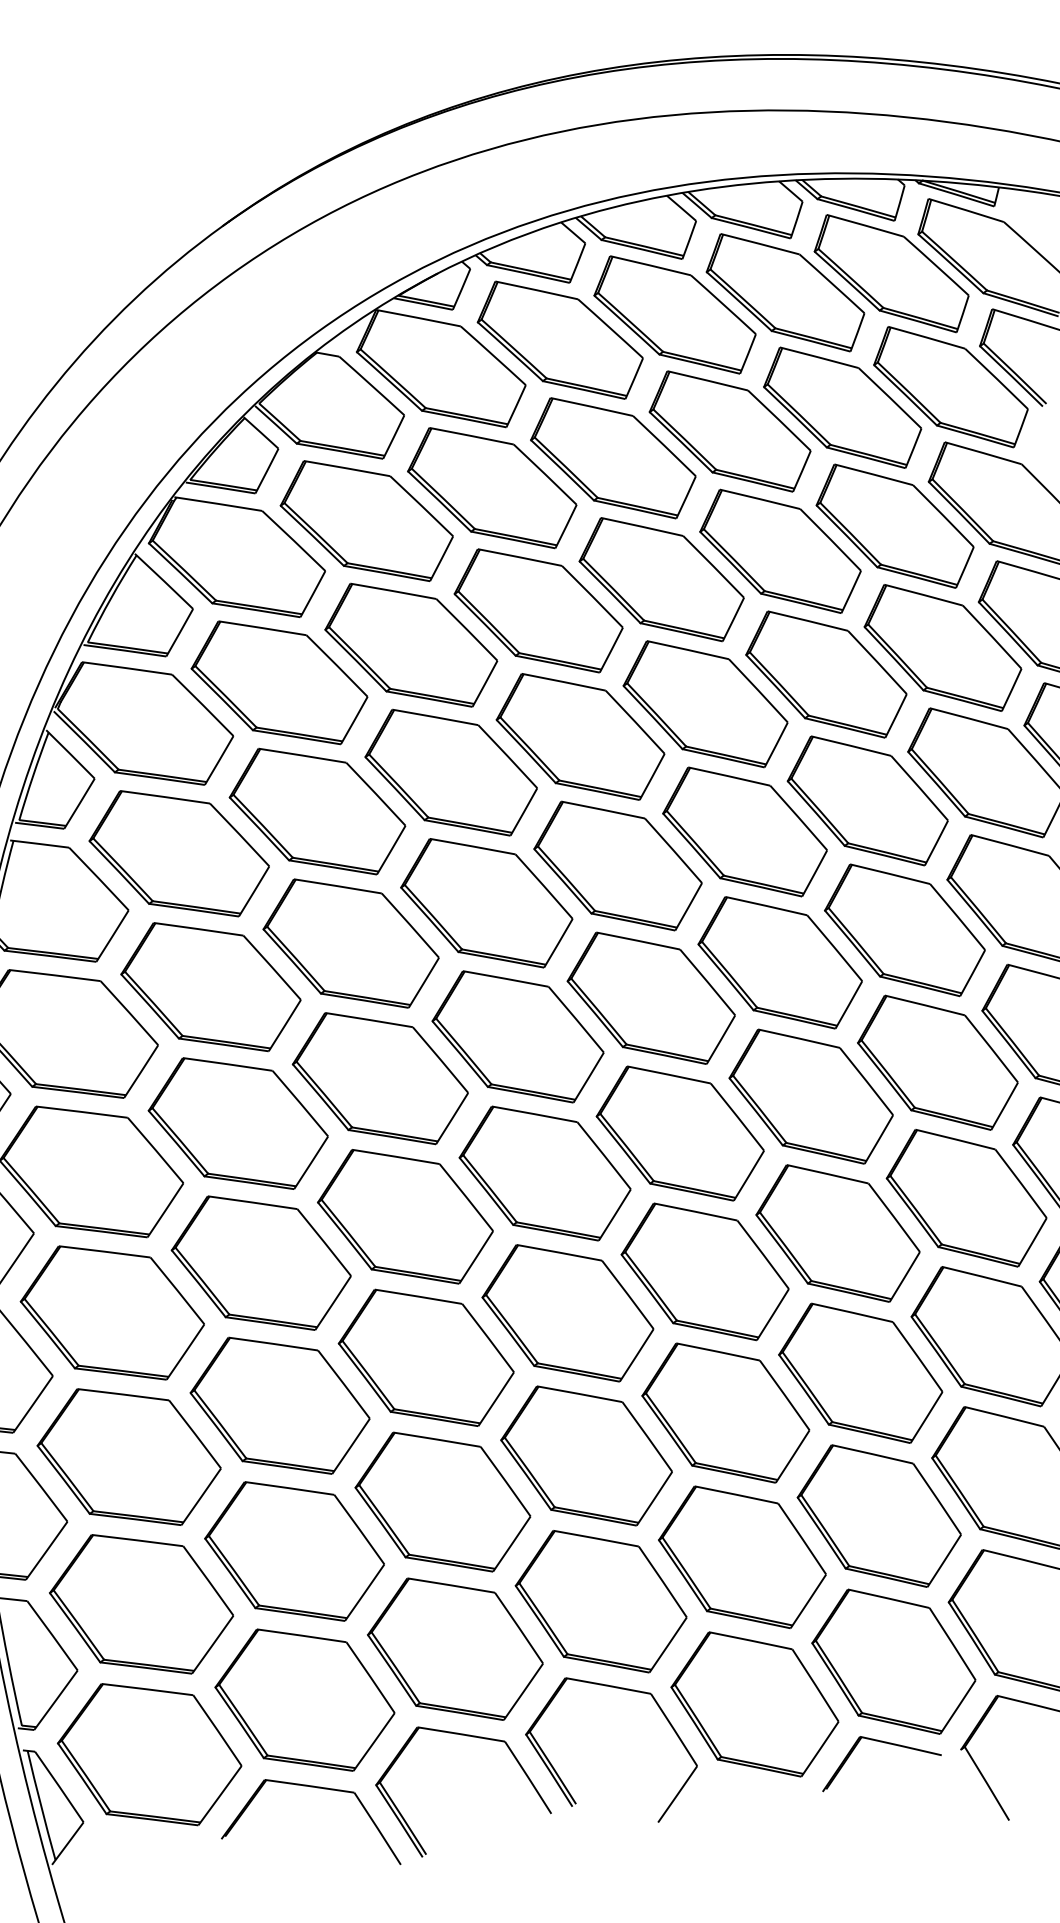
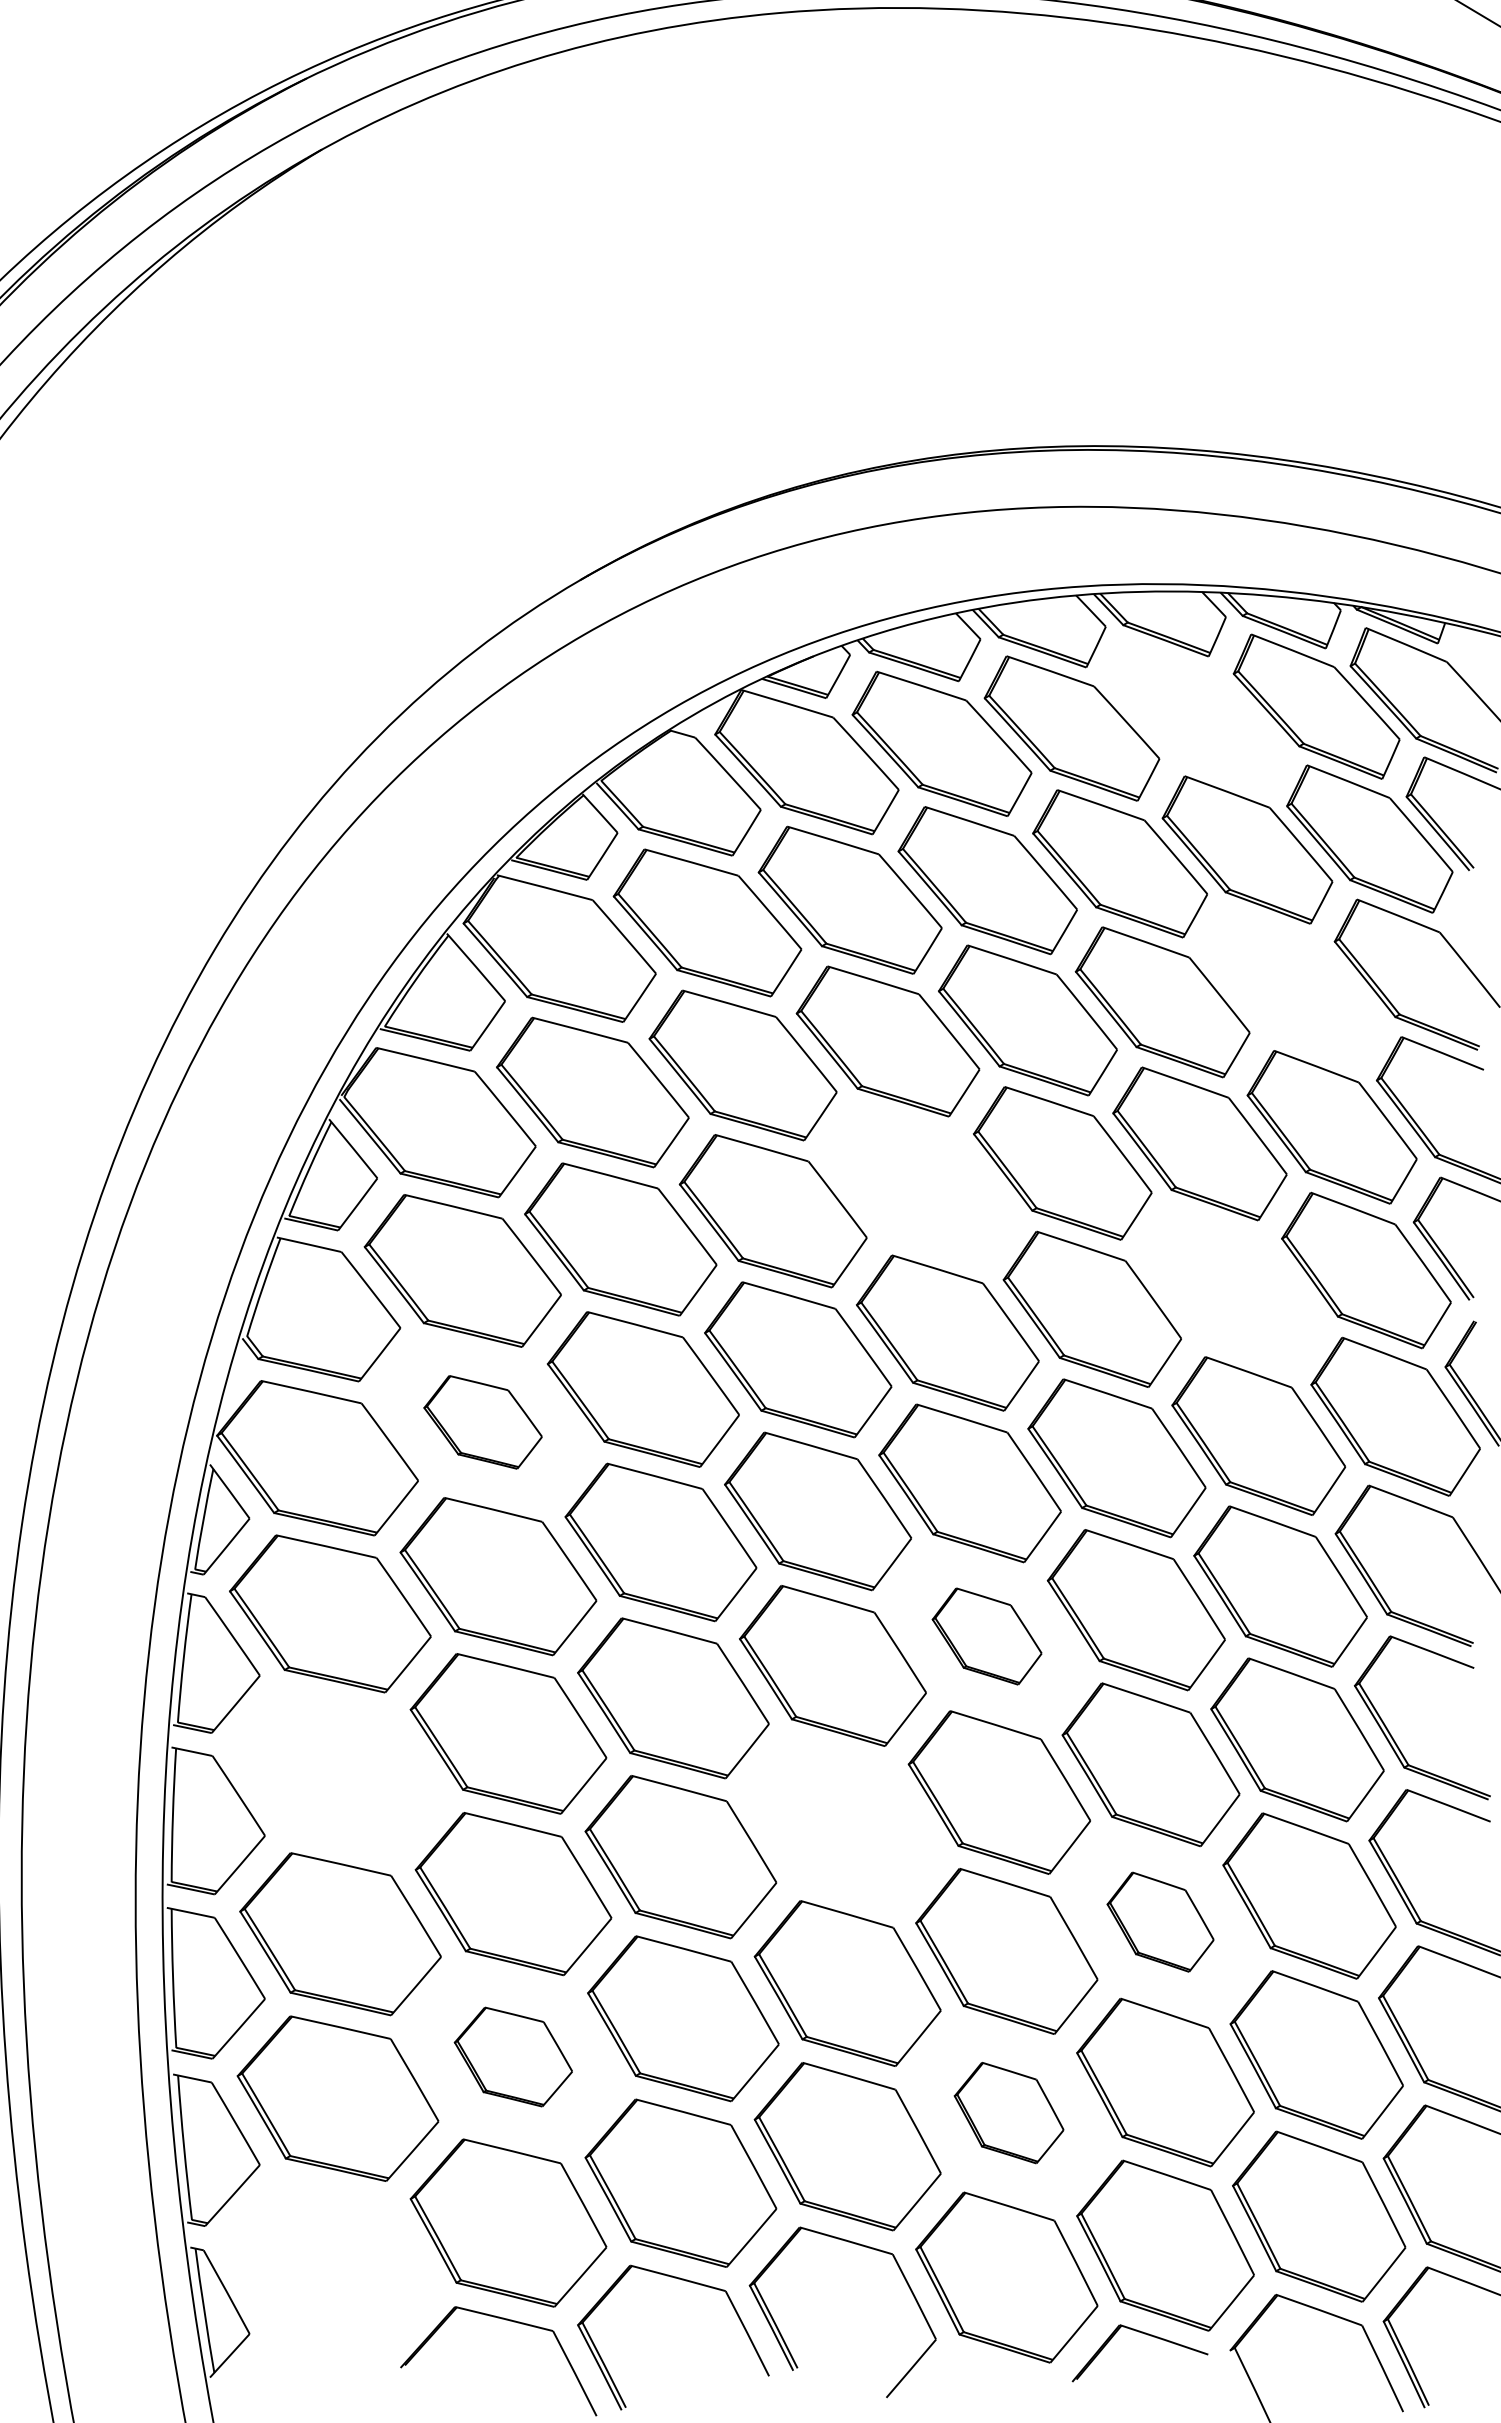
part: (785, 293) -> (1196, 716), removed
part: (895, 526) -> (1292, 987), removed
part: (580, 736) -> (920, 1185), removed
part: (867, 800) -> (1231, 1288), removed
part: (210, 987) -> (482, 1422), size x0.6
part: (679, 1133) -> (986, 1636), size x0.6
part: (112, 1312) -> (337, 1772), removed
part: (567, 1313) -> (842, 1823), removed
part: (860, 1372) -> (1160, 1921), size x0.6
part: (294, 1550) -> (513, 2056), size x0.6
part: (741, 1556) -> (1008, 2112), size x0.6
part: (149, 1753) -> (330, 2265), removed

